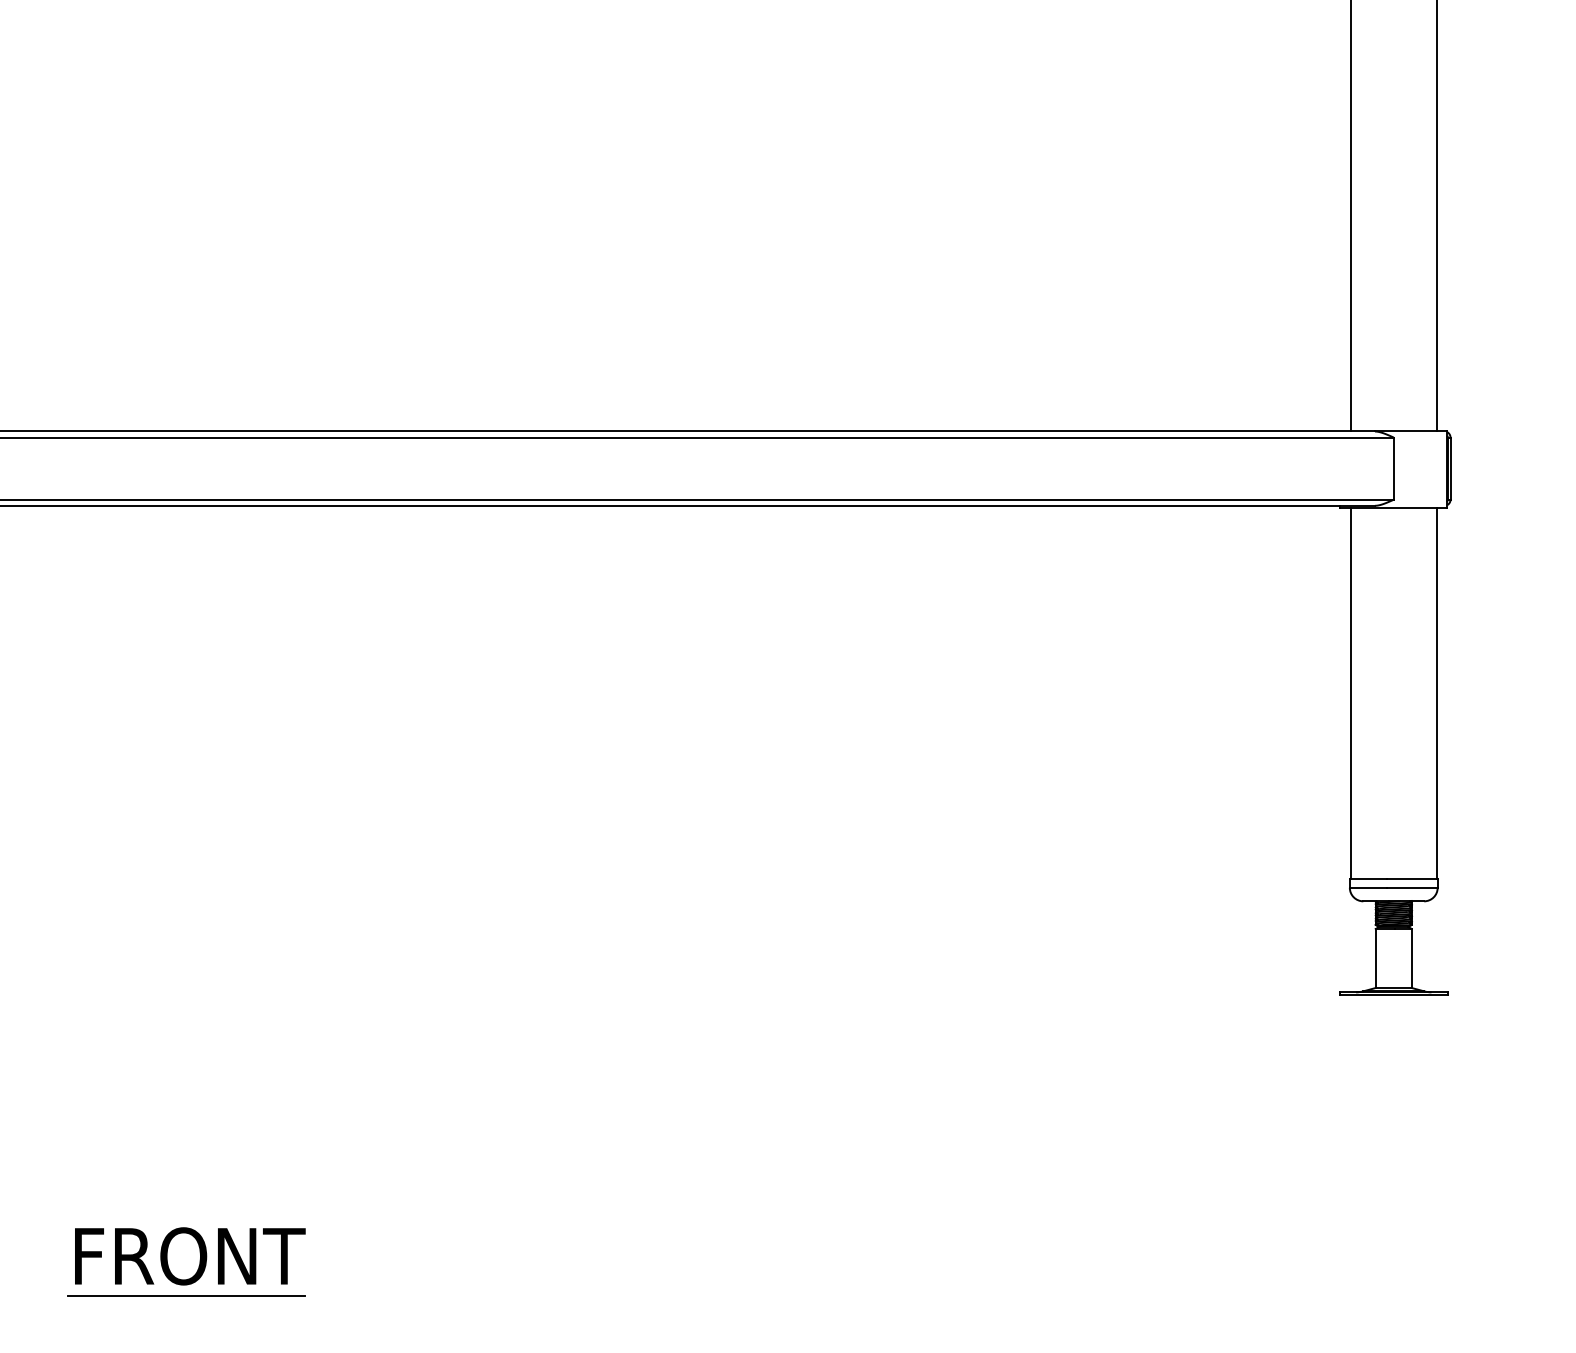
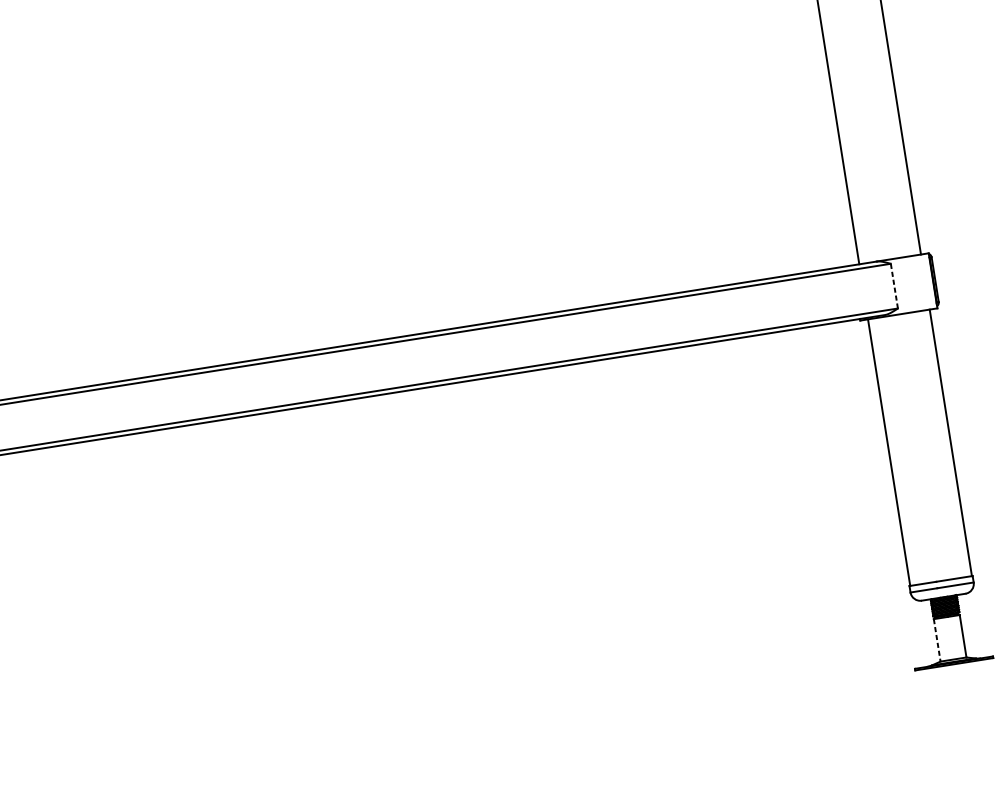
line: (1393, 468) -> (894, 286), solid -> dashed
line: (1375, 958) -> (937, 640), solid -> dashed

